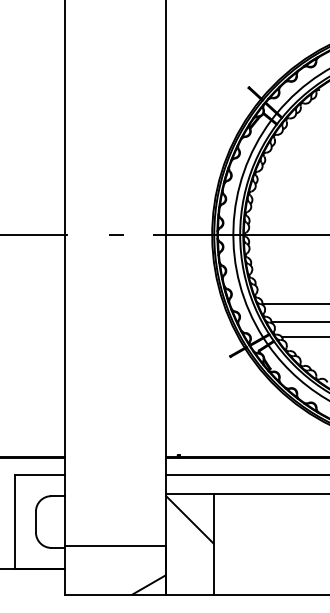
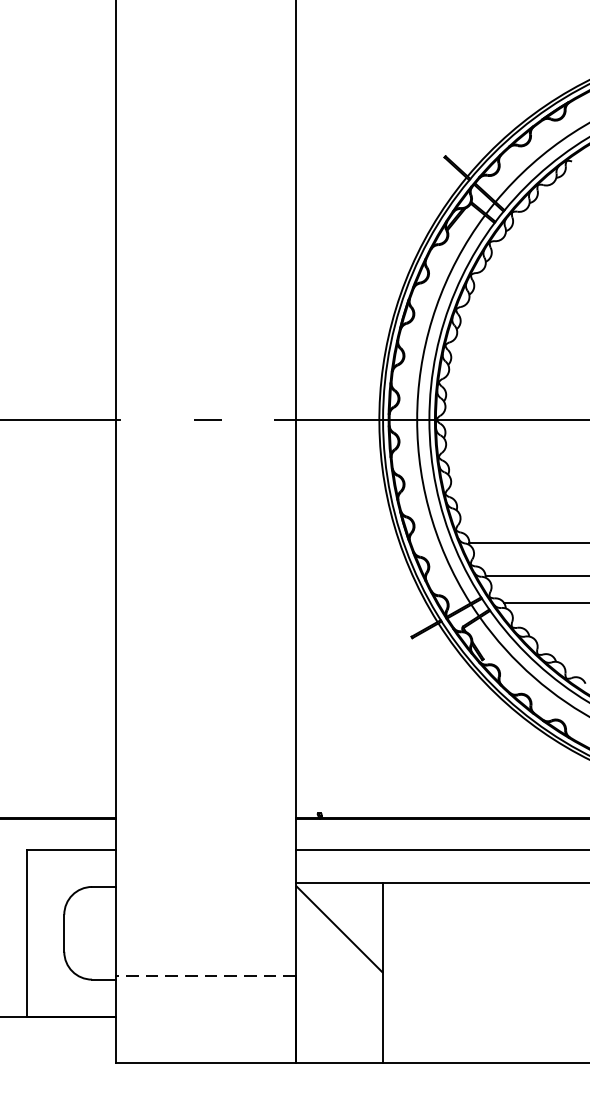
line: (114, 545) -> (204, 975), solid -> dashed
hatch: (148, 584) -> (265, 1044), removed

